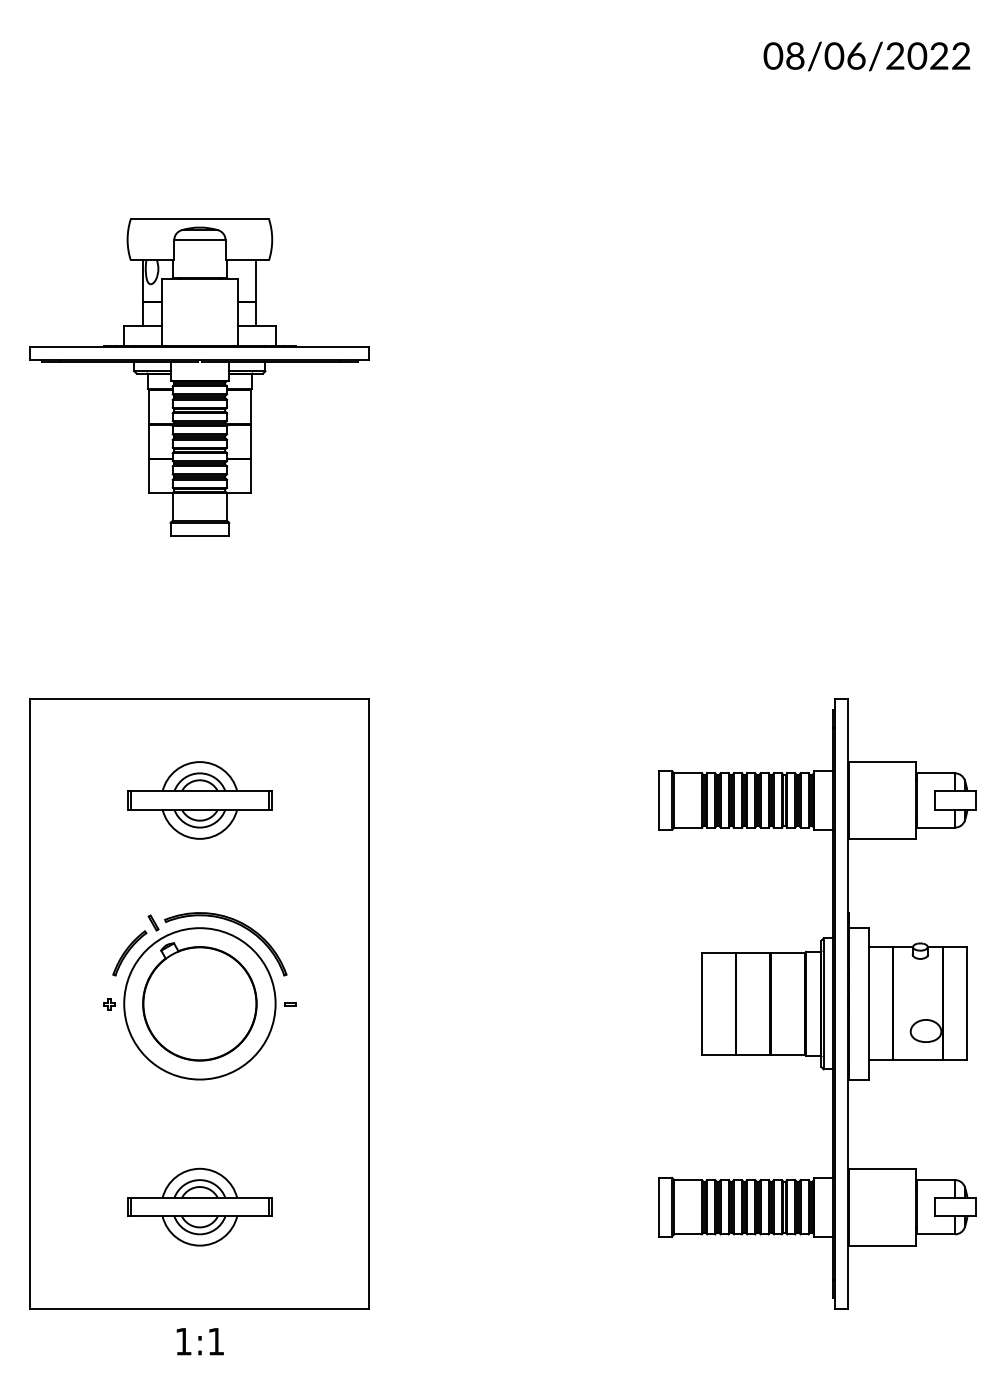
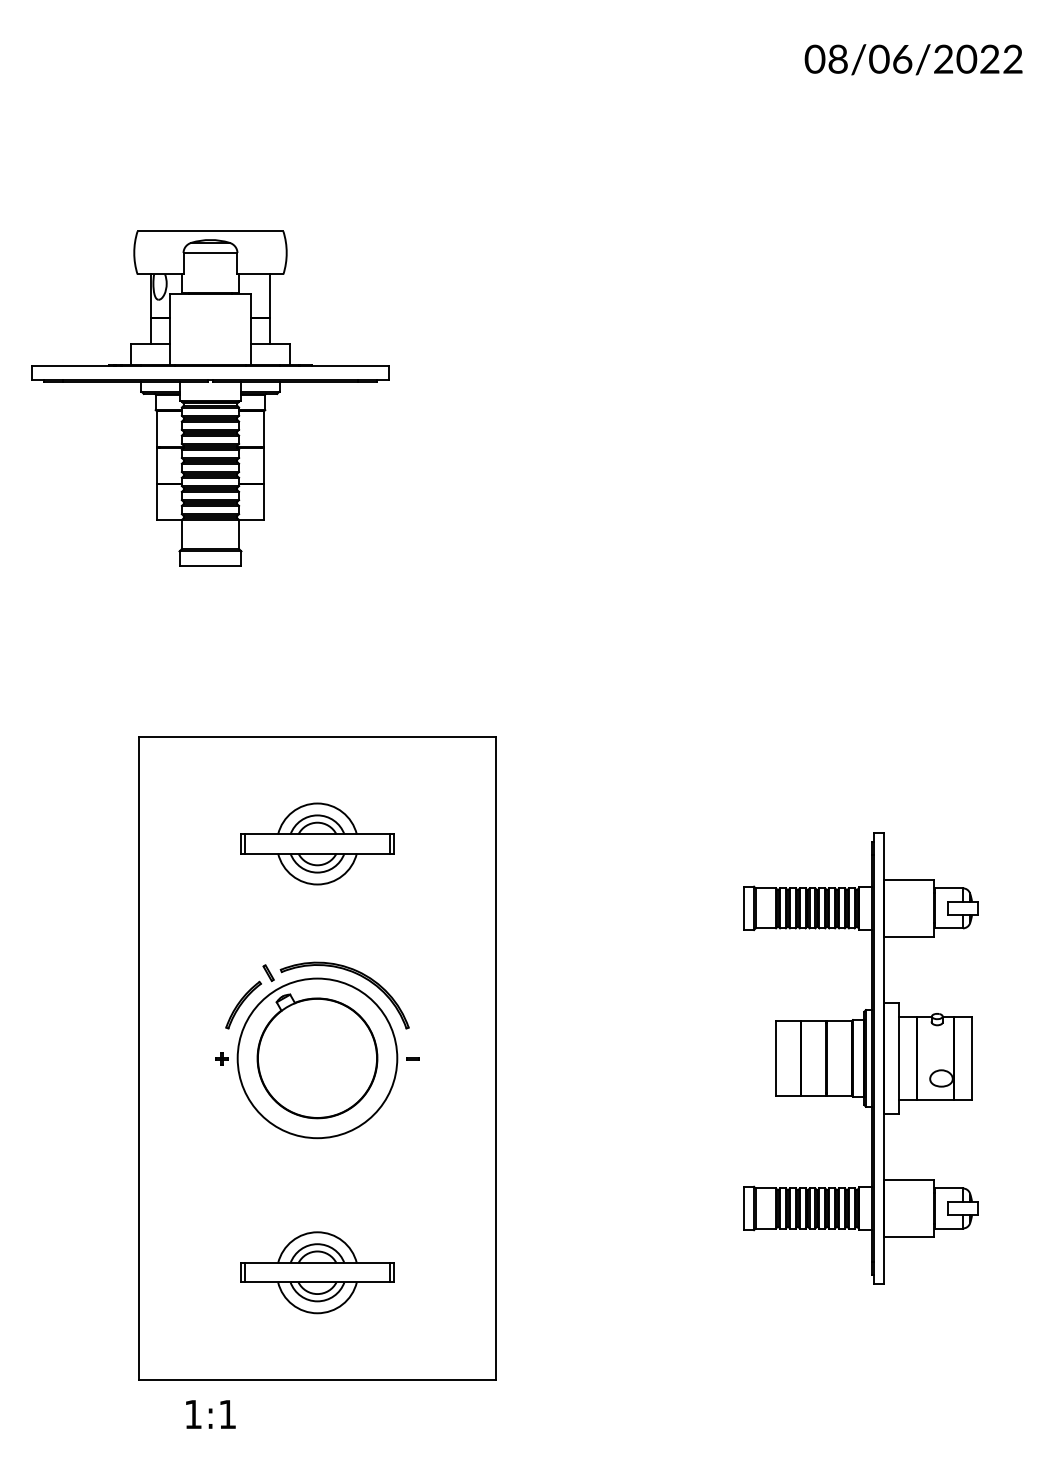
part: (199, 1003) -> (317, 1058), moved
part: (816, 1003) -> (860, 1058), size x0.7

